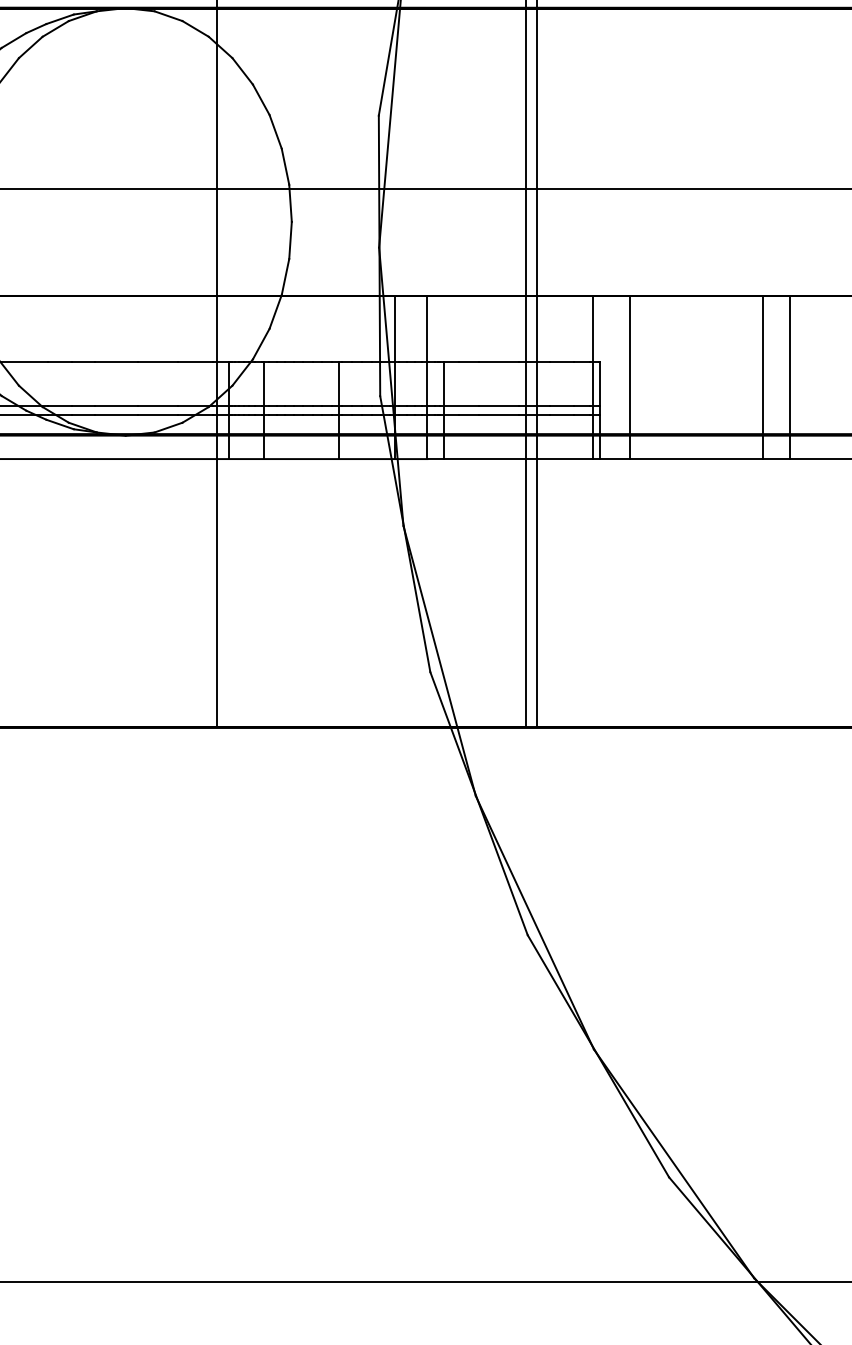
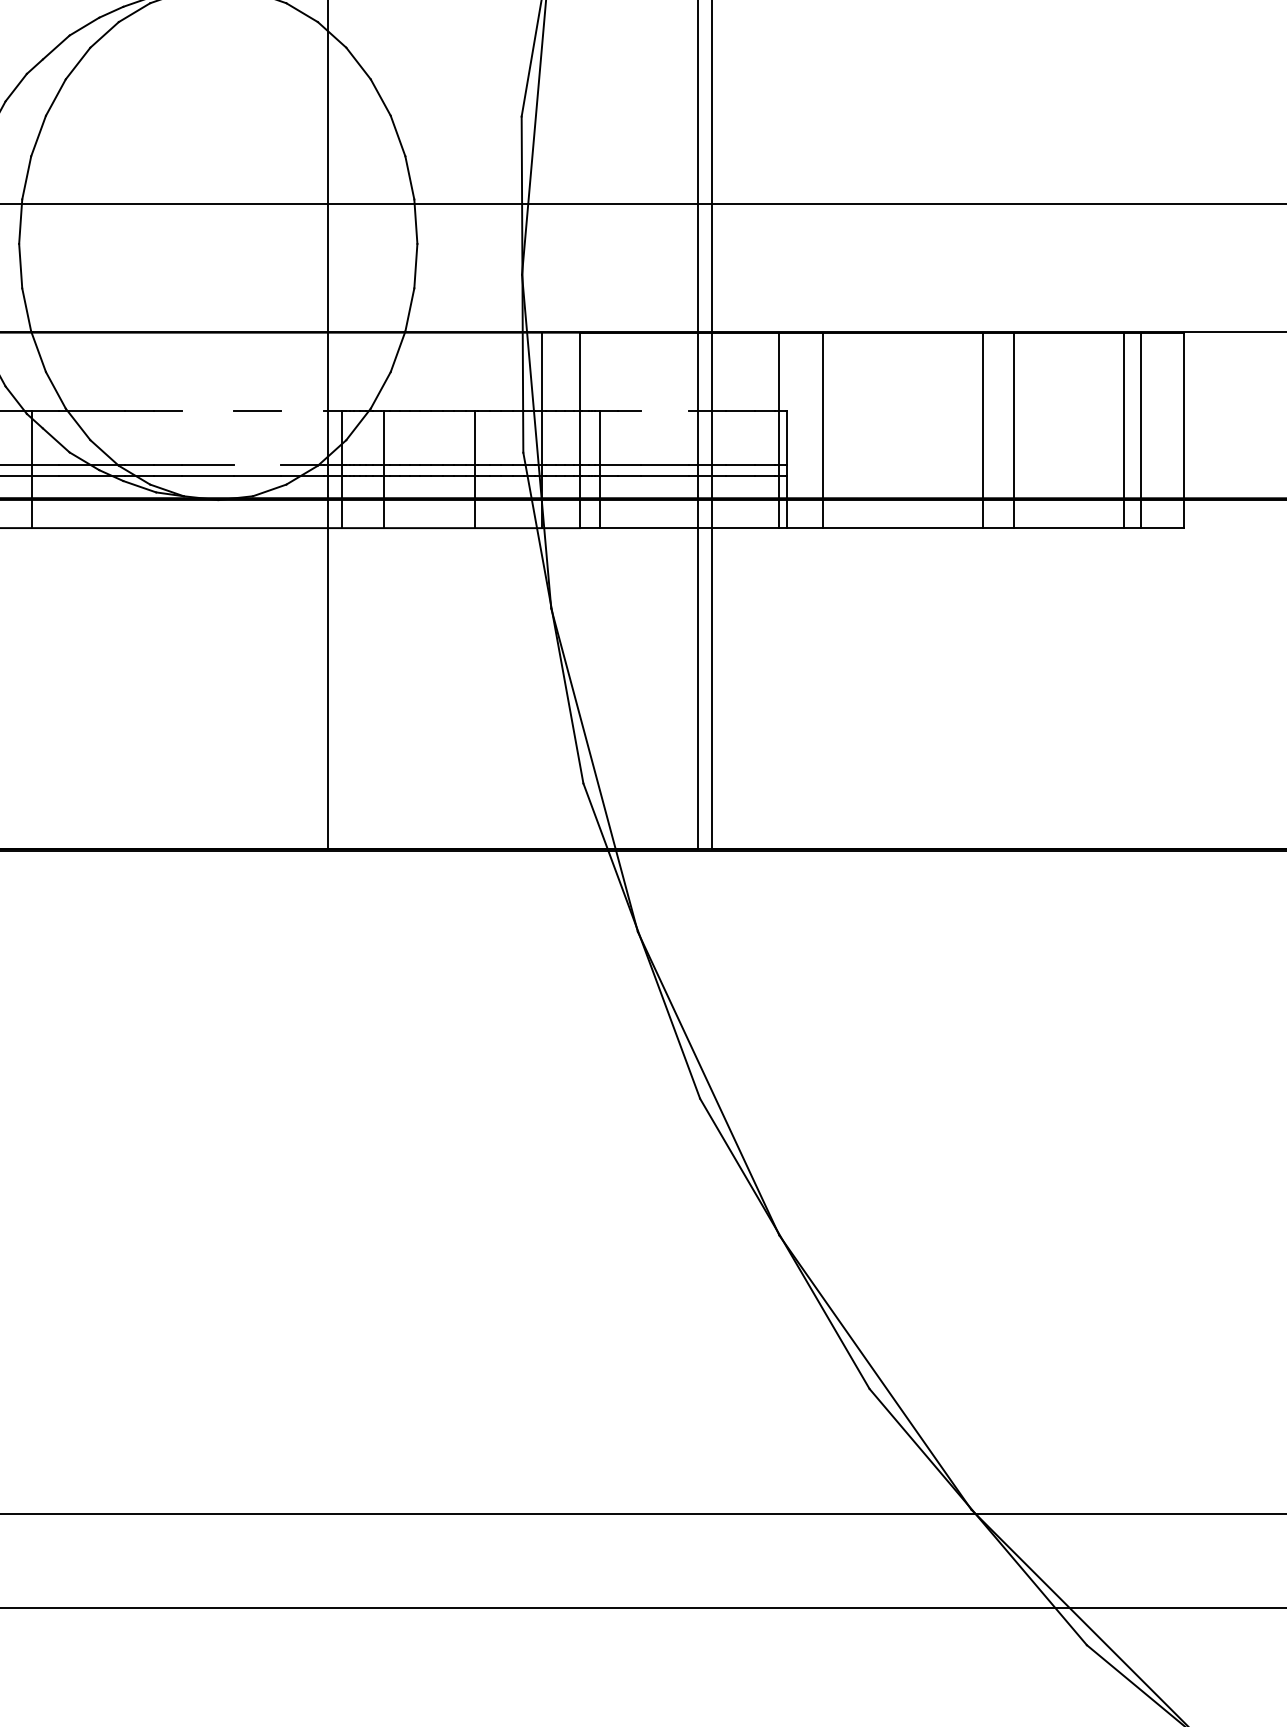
line: (116, 361) -> (207, 411), removed
line: (195, 361) -> (301, 411), removed
line: (498, 361) -> (665, 411), removed
line: (157, 405) -> (256, 464), removed

